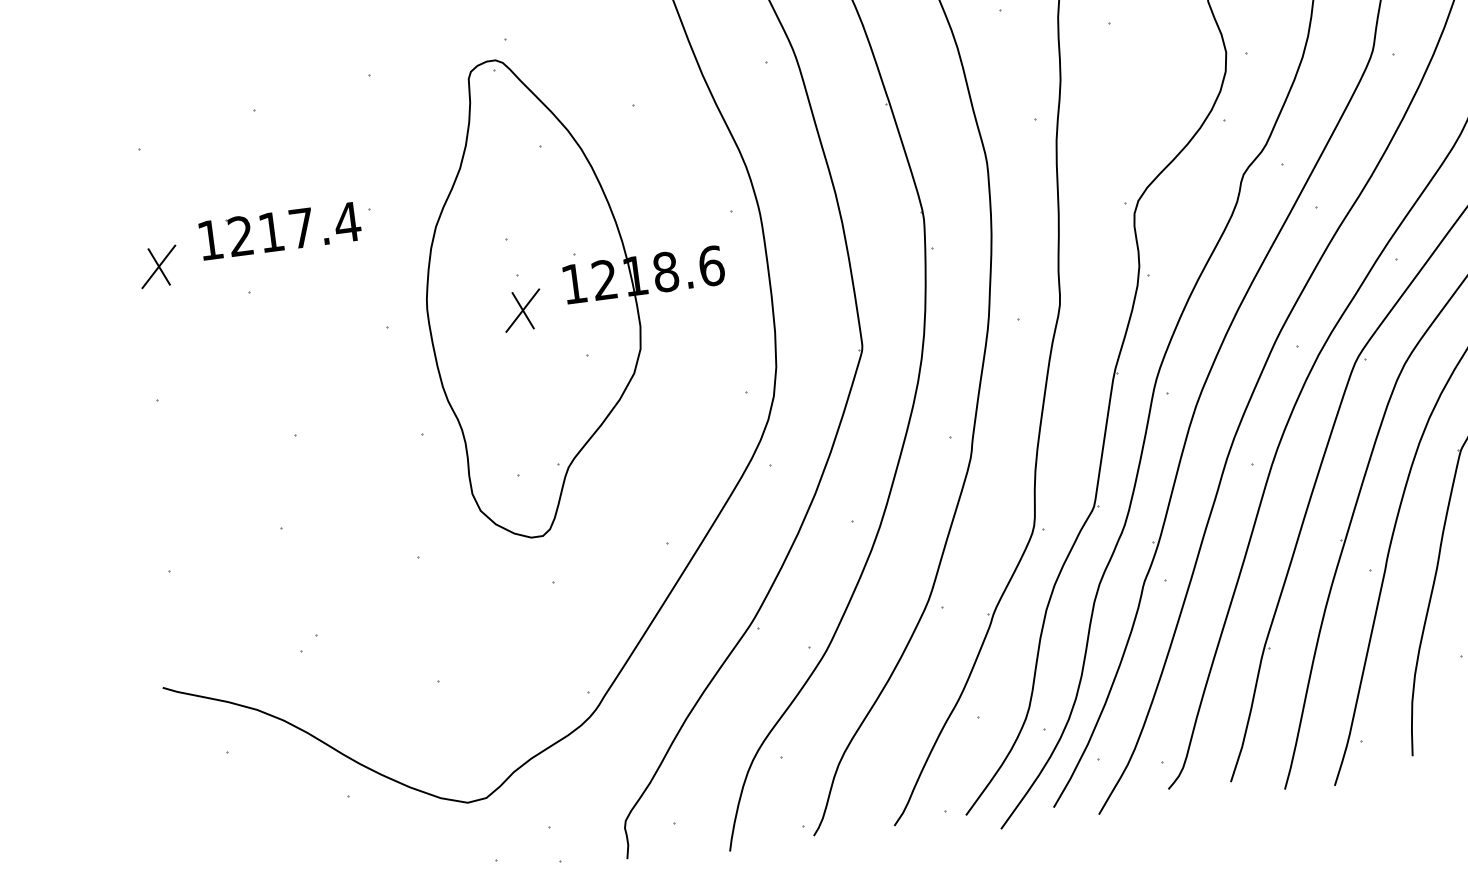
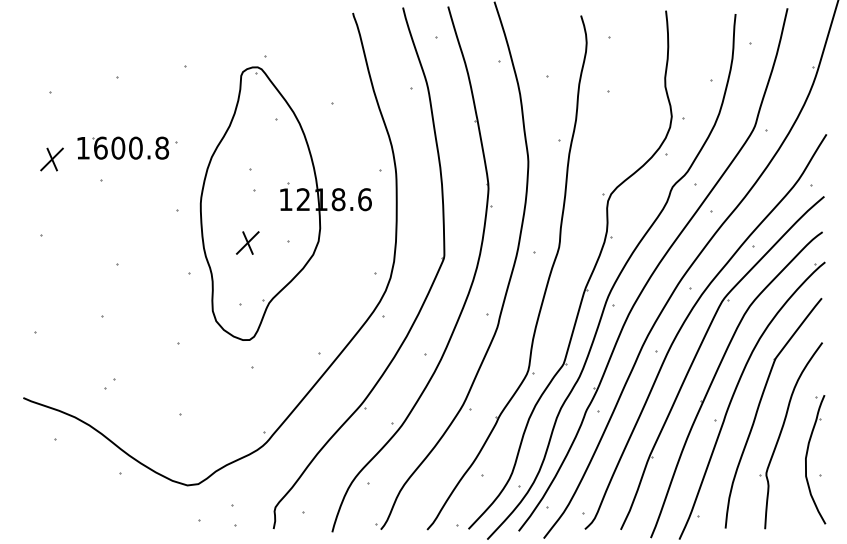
text: (294, 228) -> (131, 147), 1217.4 -> 1600.8
part: (522, 309) -> (247, 242), moved

